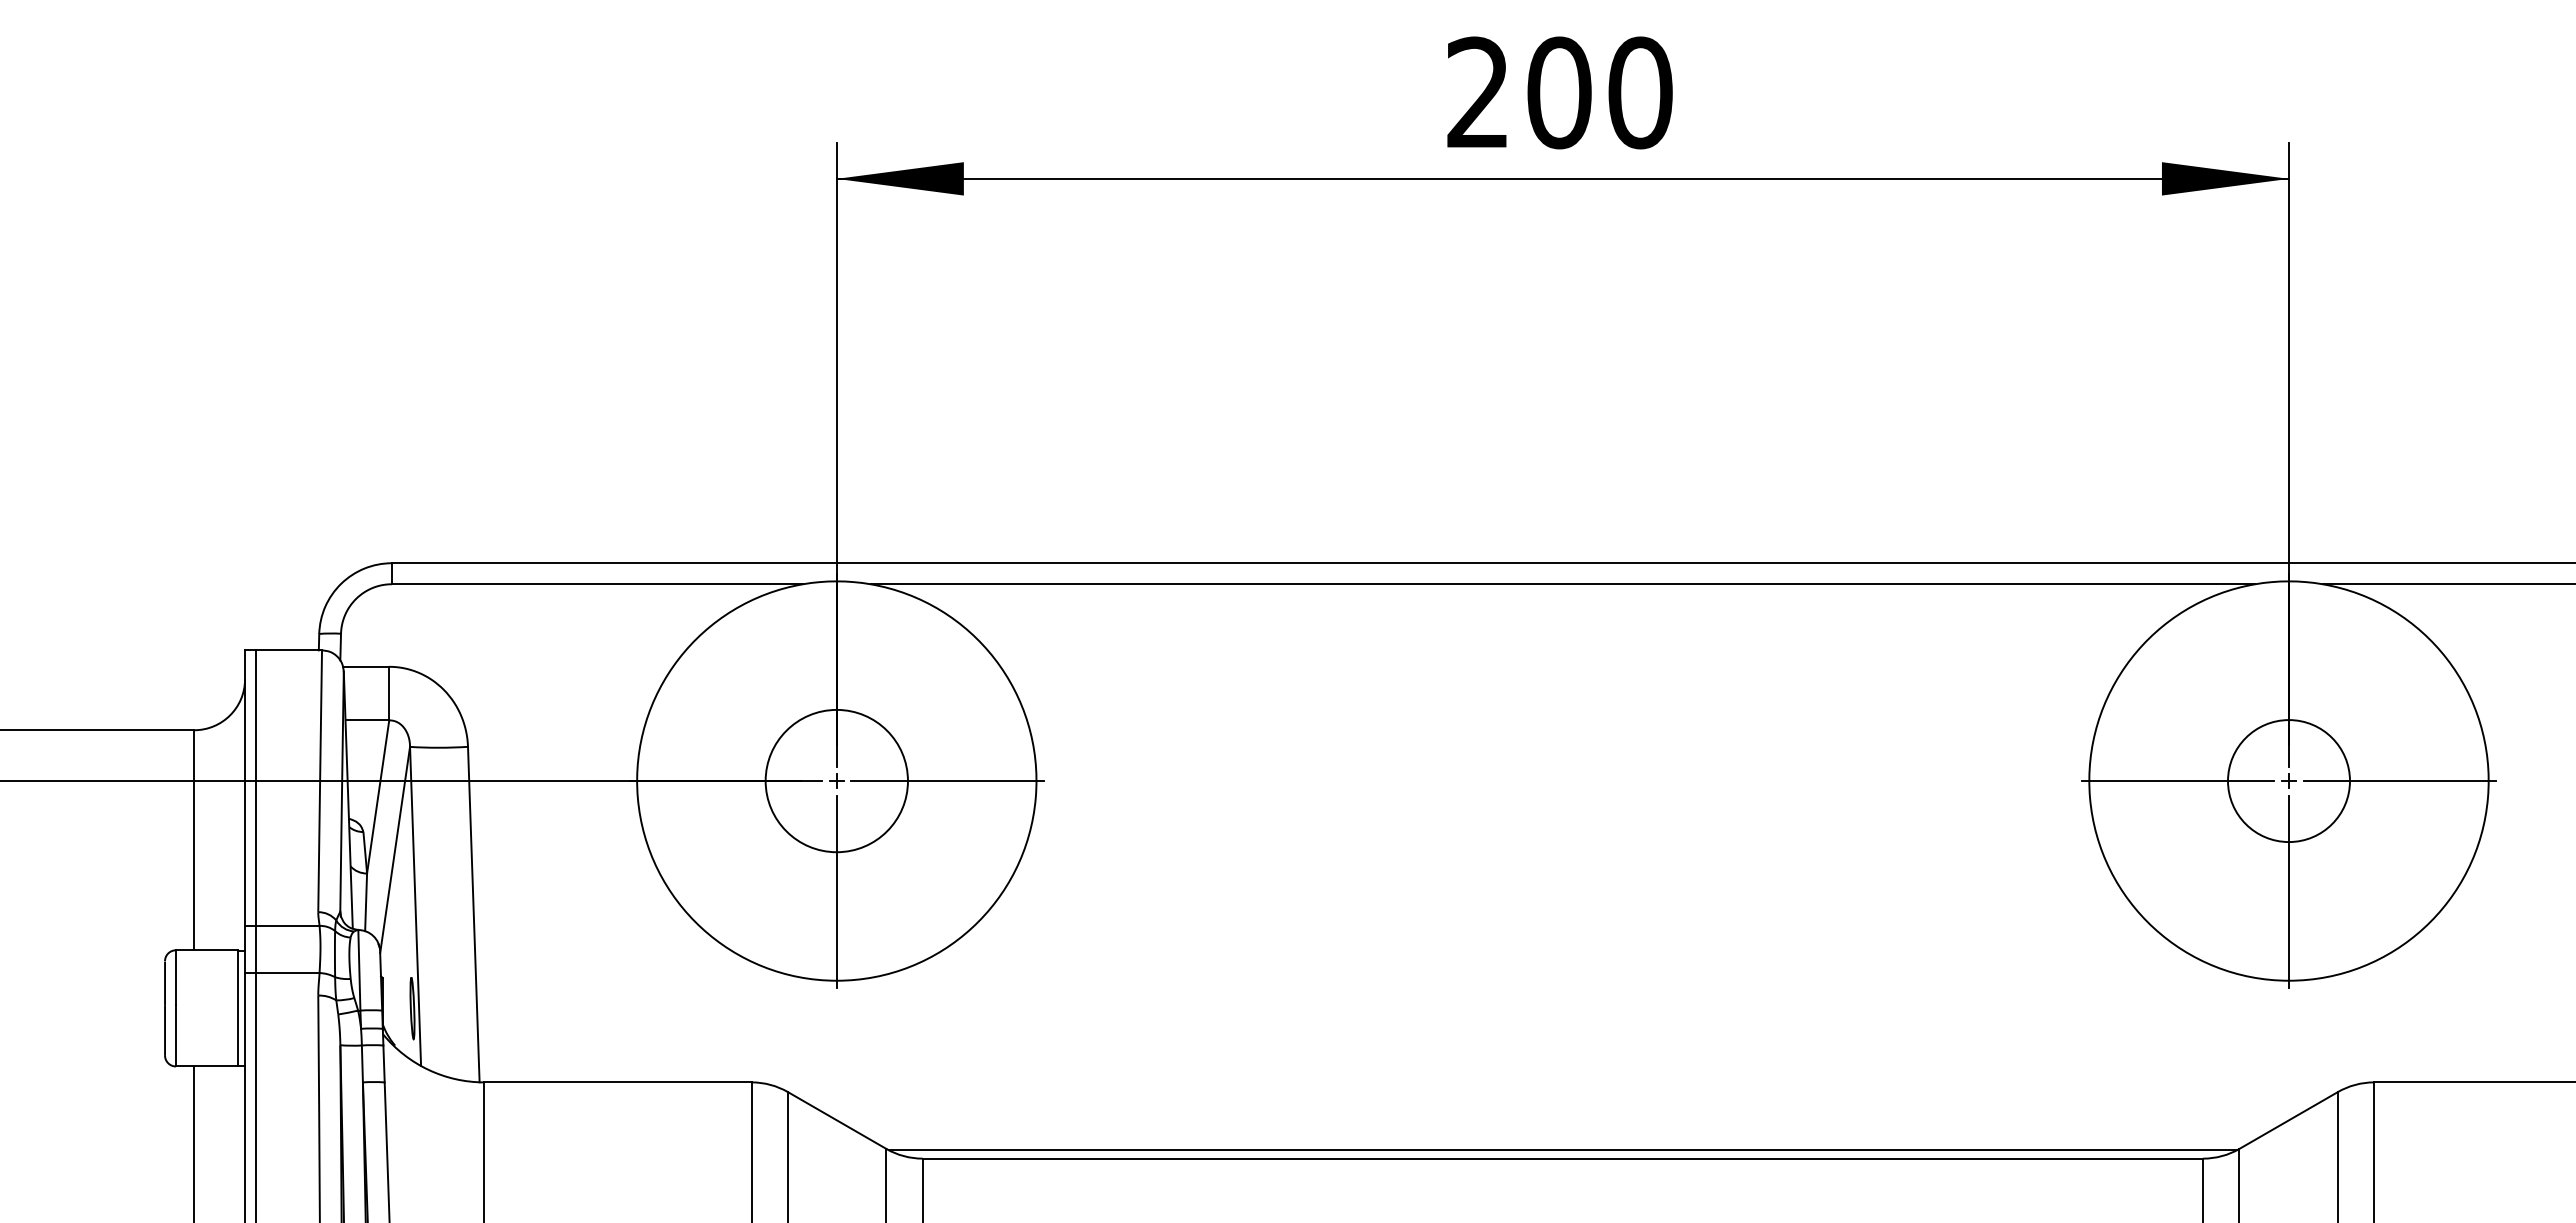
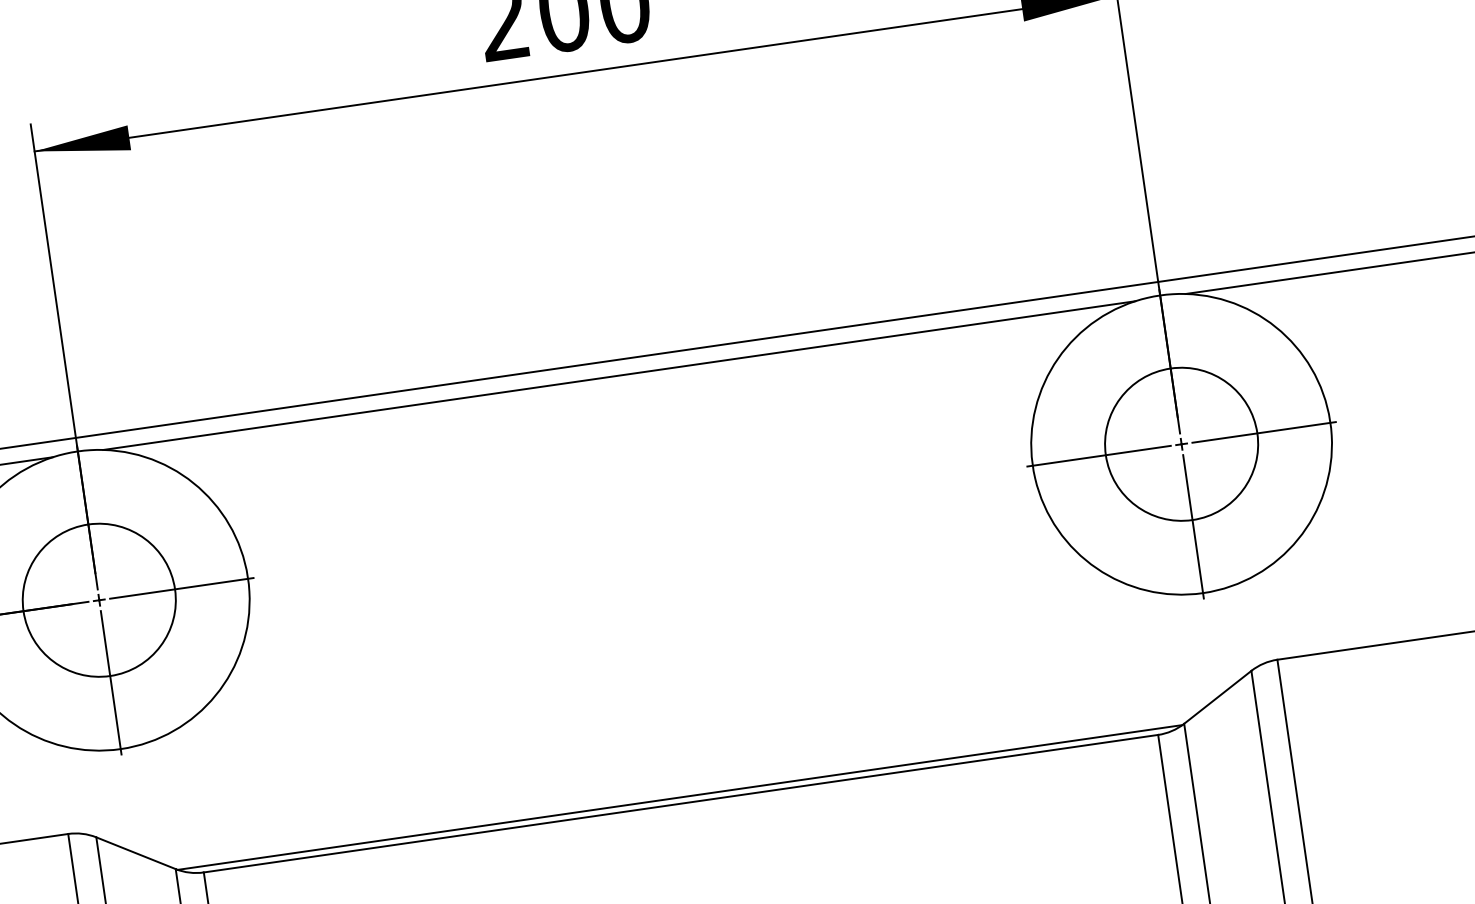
circle: (836, 780) -> (99, 599), size x1.43
circle: (2288, 780) -> (1181, 443), size x1.67

